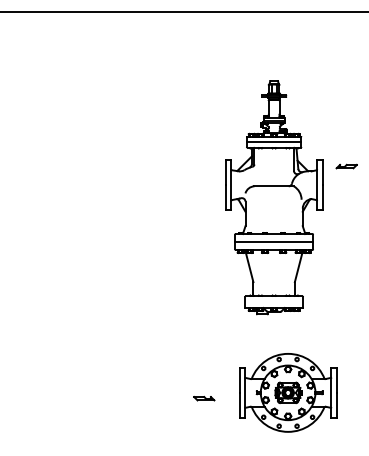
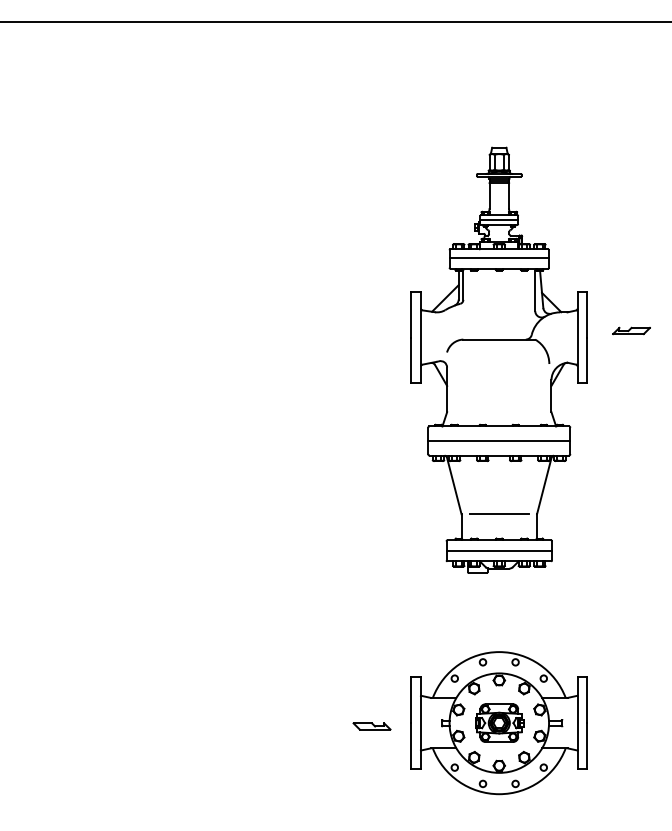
part: (346, 166) -> (631, 330), moved
line: (273, 282) -> (498, 514), added
line: (274, 302) -> (499, 551), added
part: (288, 392) -> (499, 722), moved

